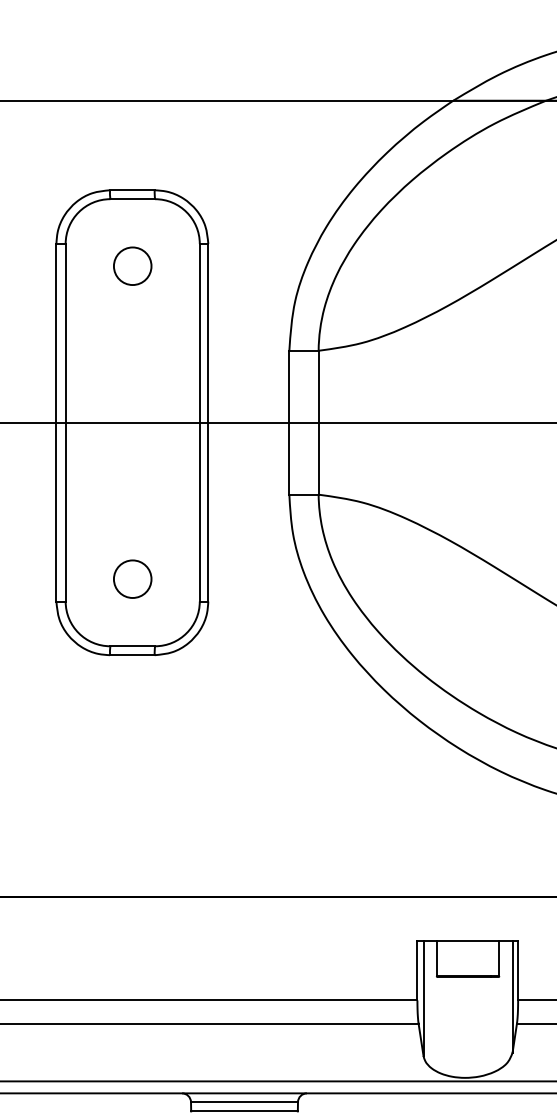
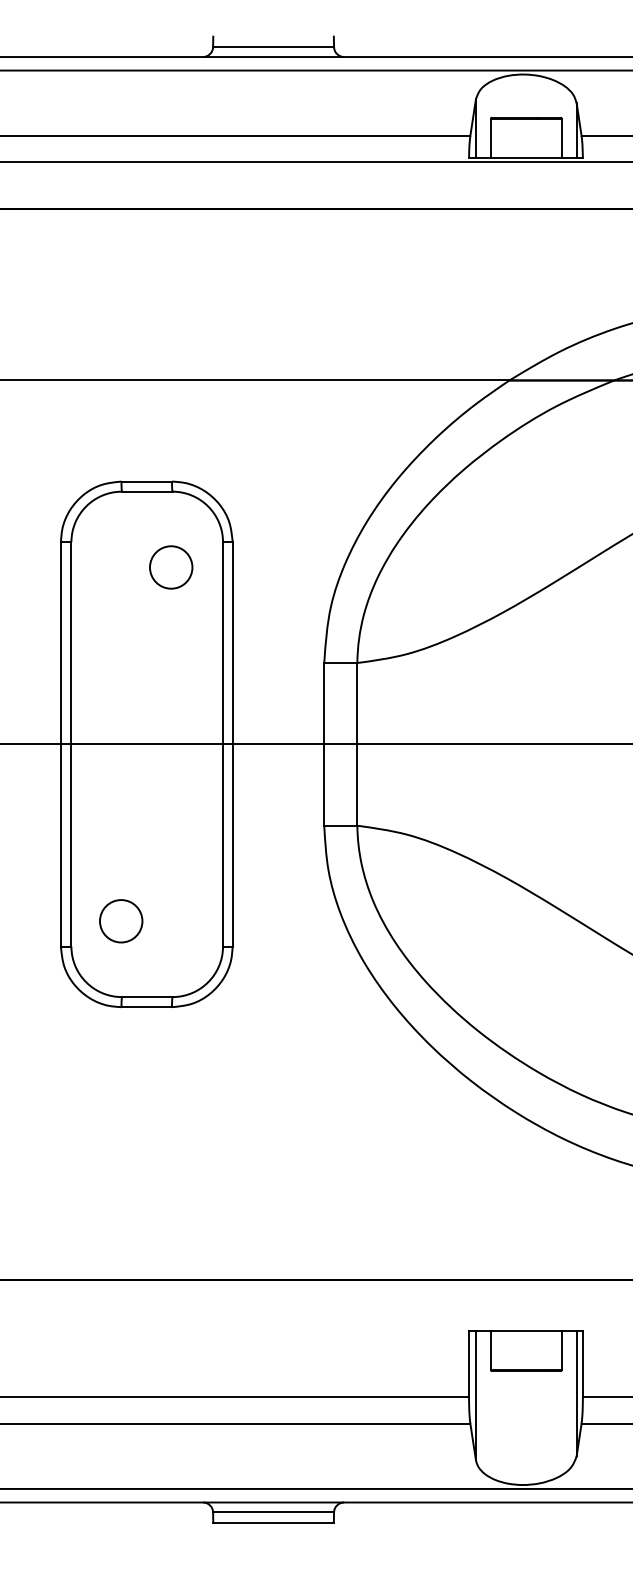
circle: (132, 266) -> (171, 567), moved
circle: (132, 579) -> (121, 921), moved

